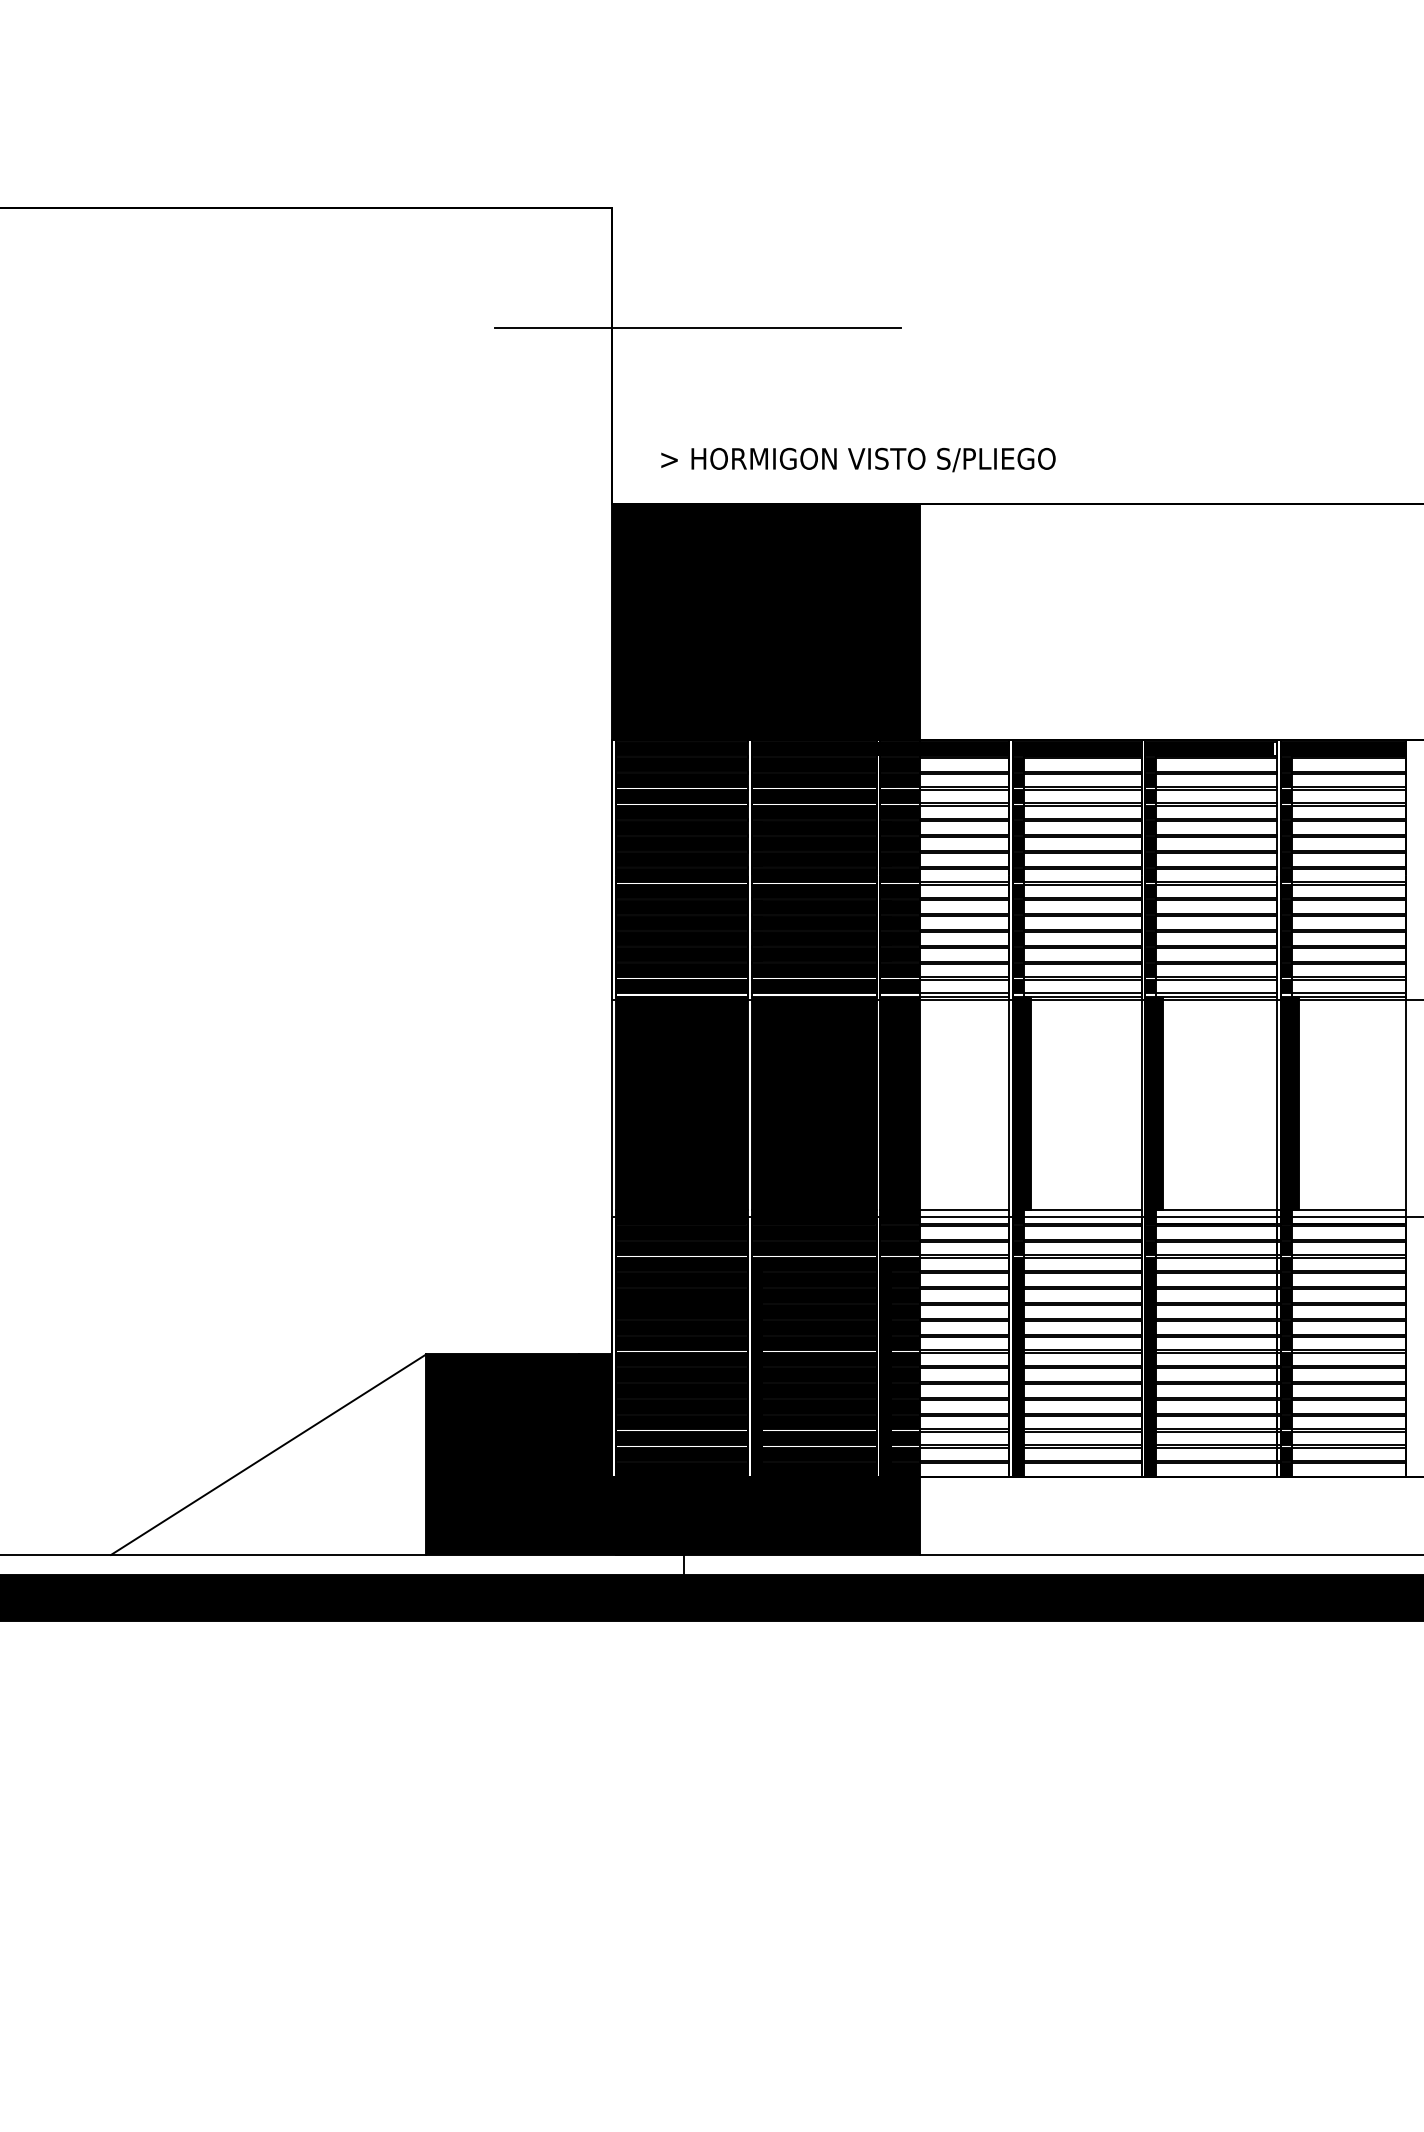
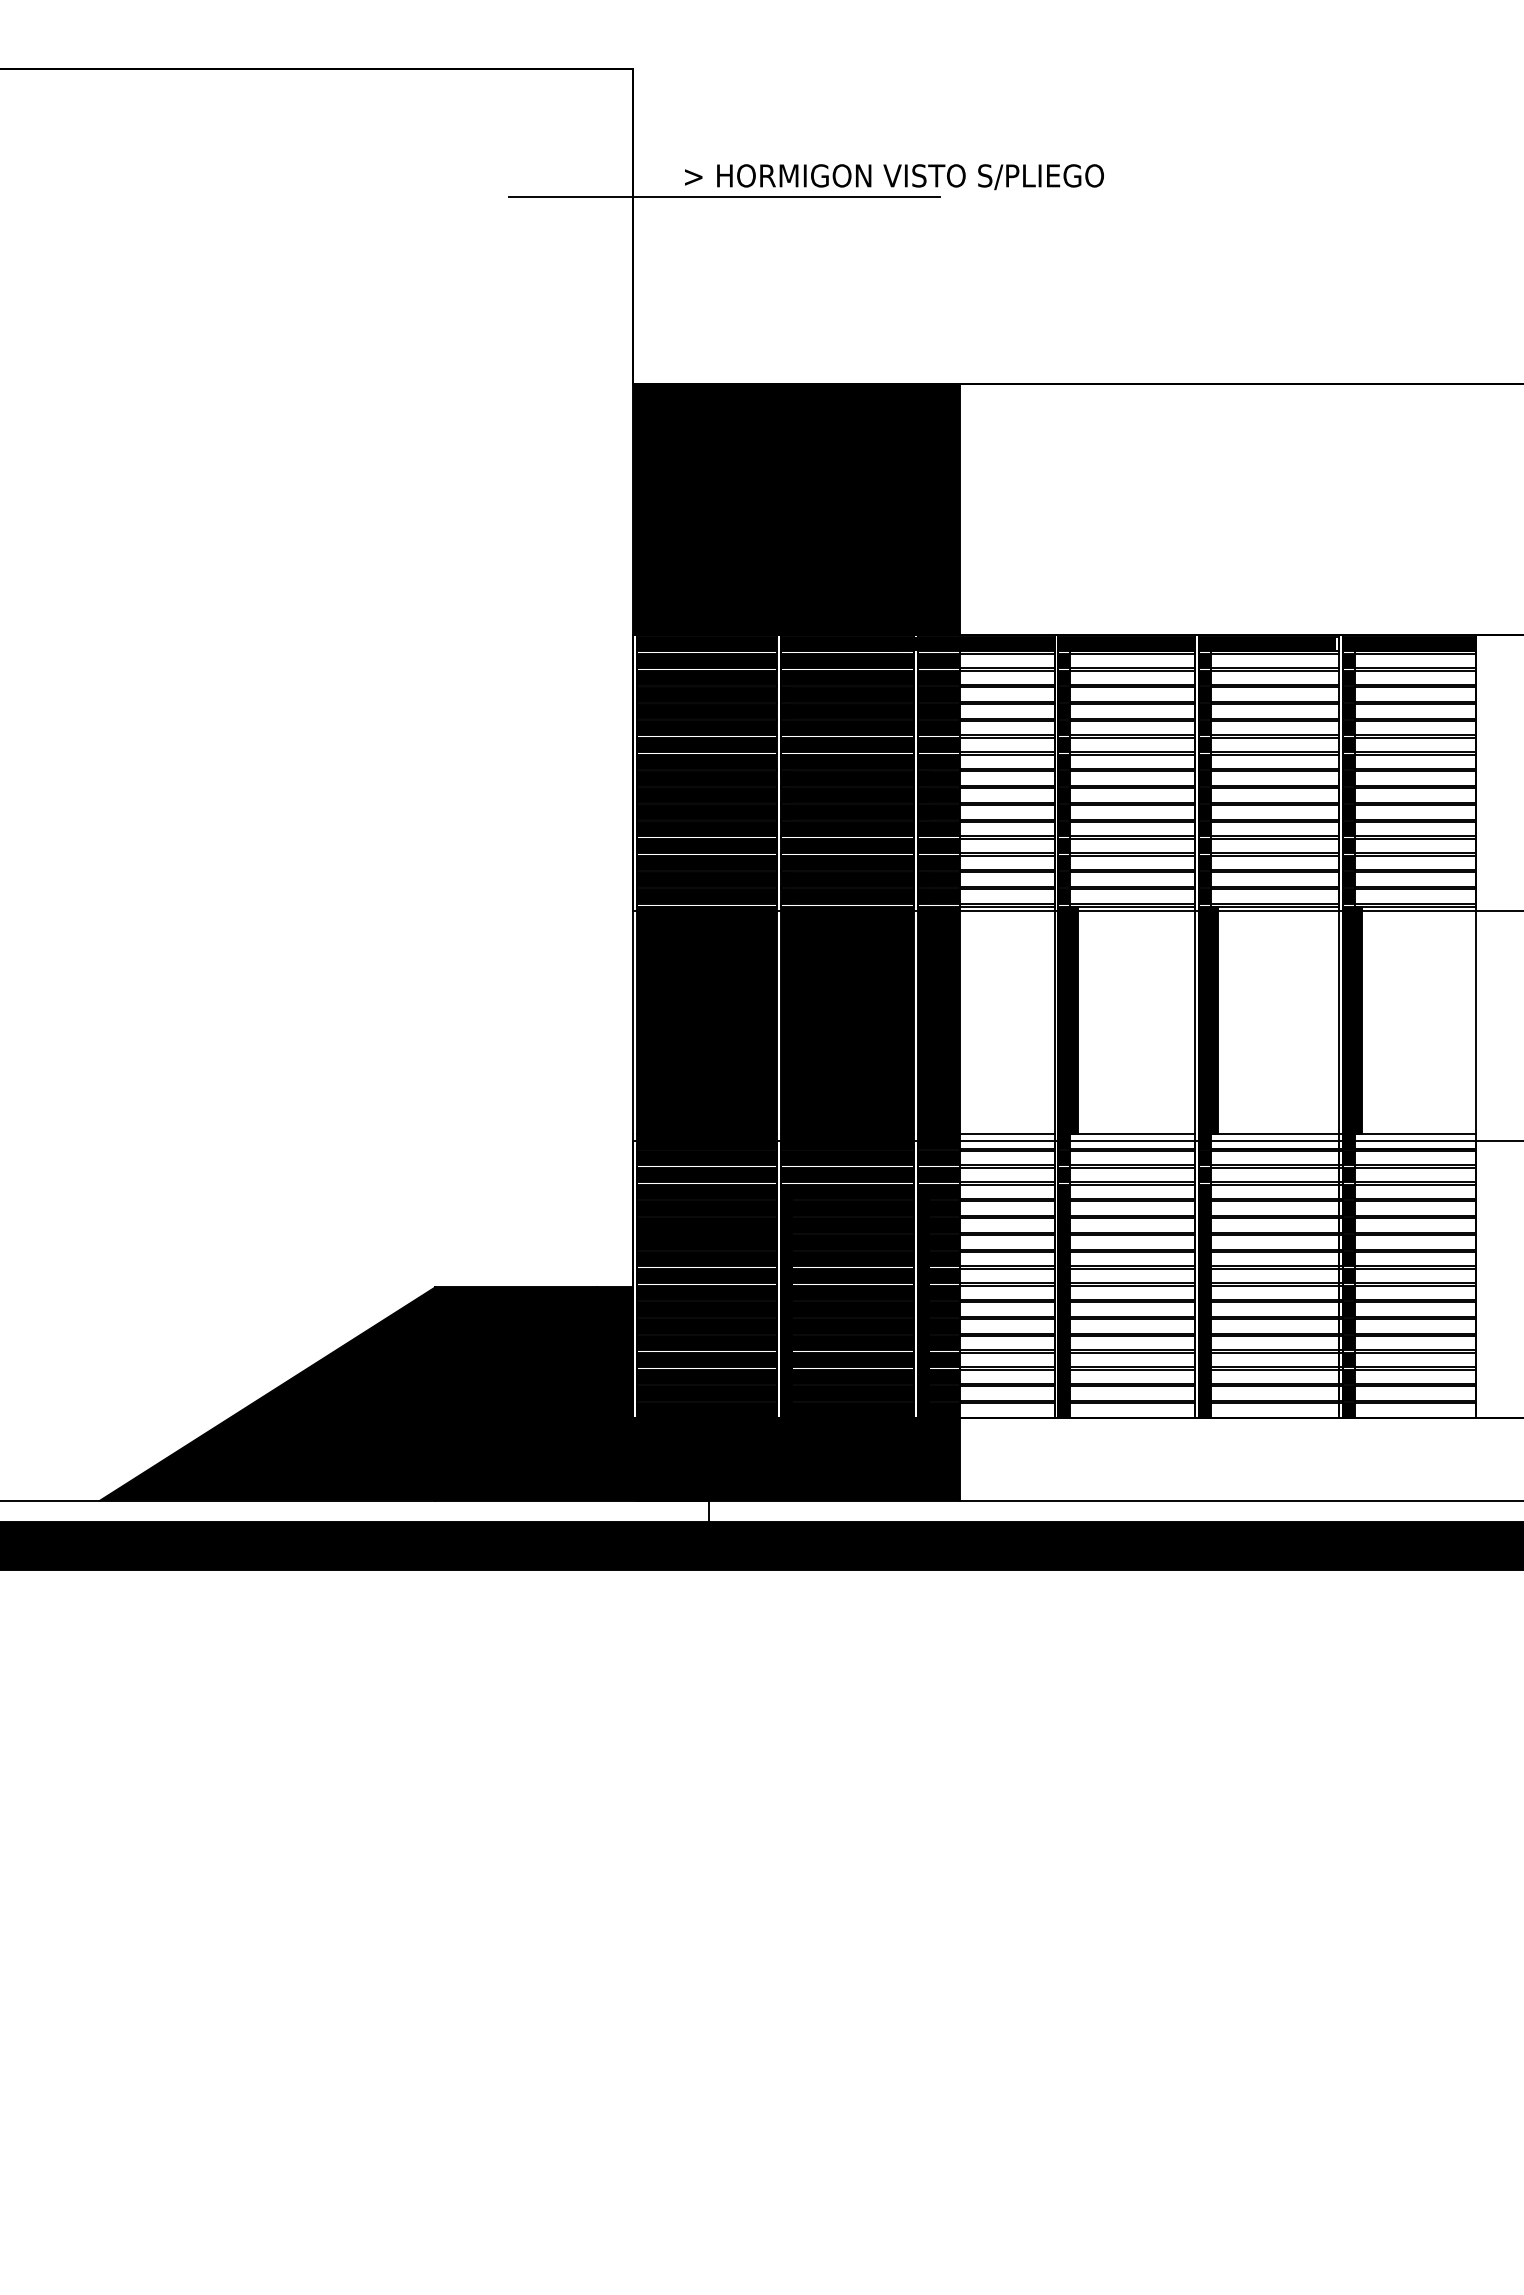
text: (858, 460) -> (894, 177), moved
fill: (268, 1454) -> (267, 1393), added

